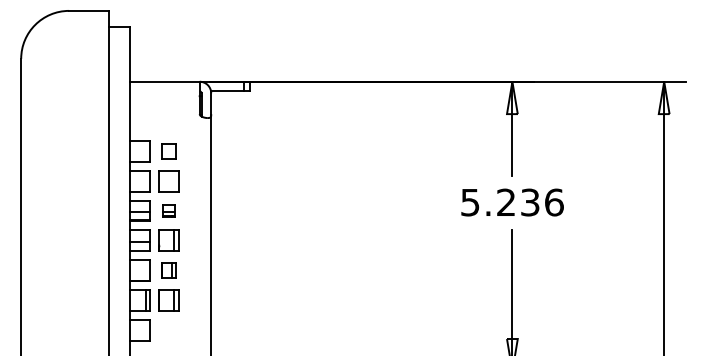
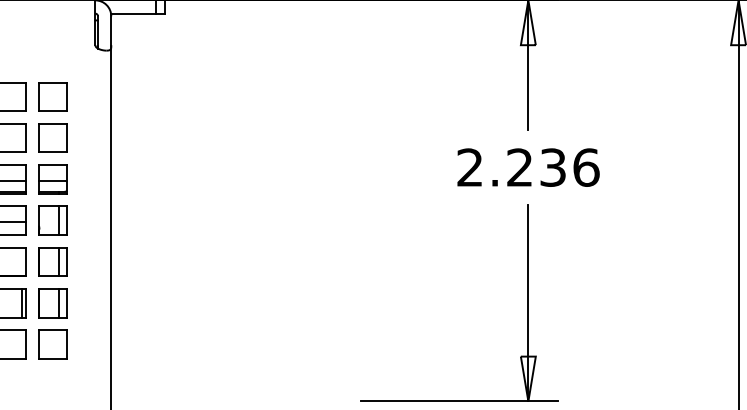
part: (168, 151) -> (52, 96), size x1.43
text: (470, 202) -> (470, 167), 5.236 -> 2.236
part: (168, 210) -> (52, 178), size x1.67
part: (168, 270) -> (52, 261), size x1.43
part: (168, 330) -> (52, 344), added

